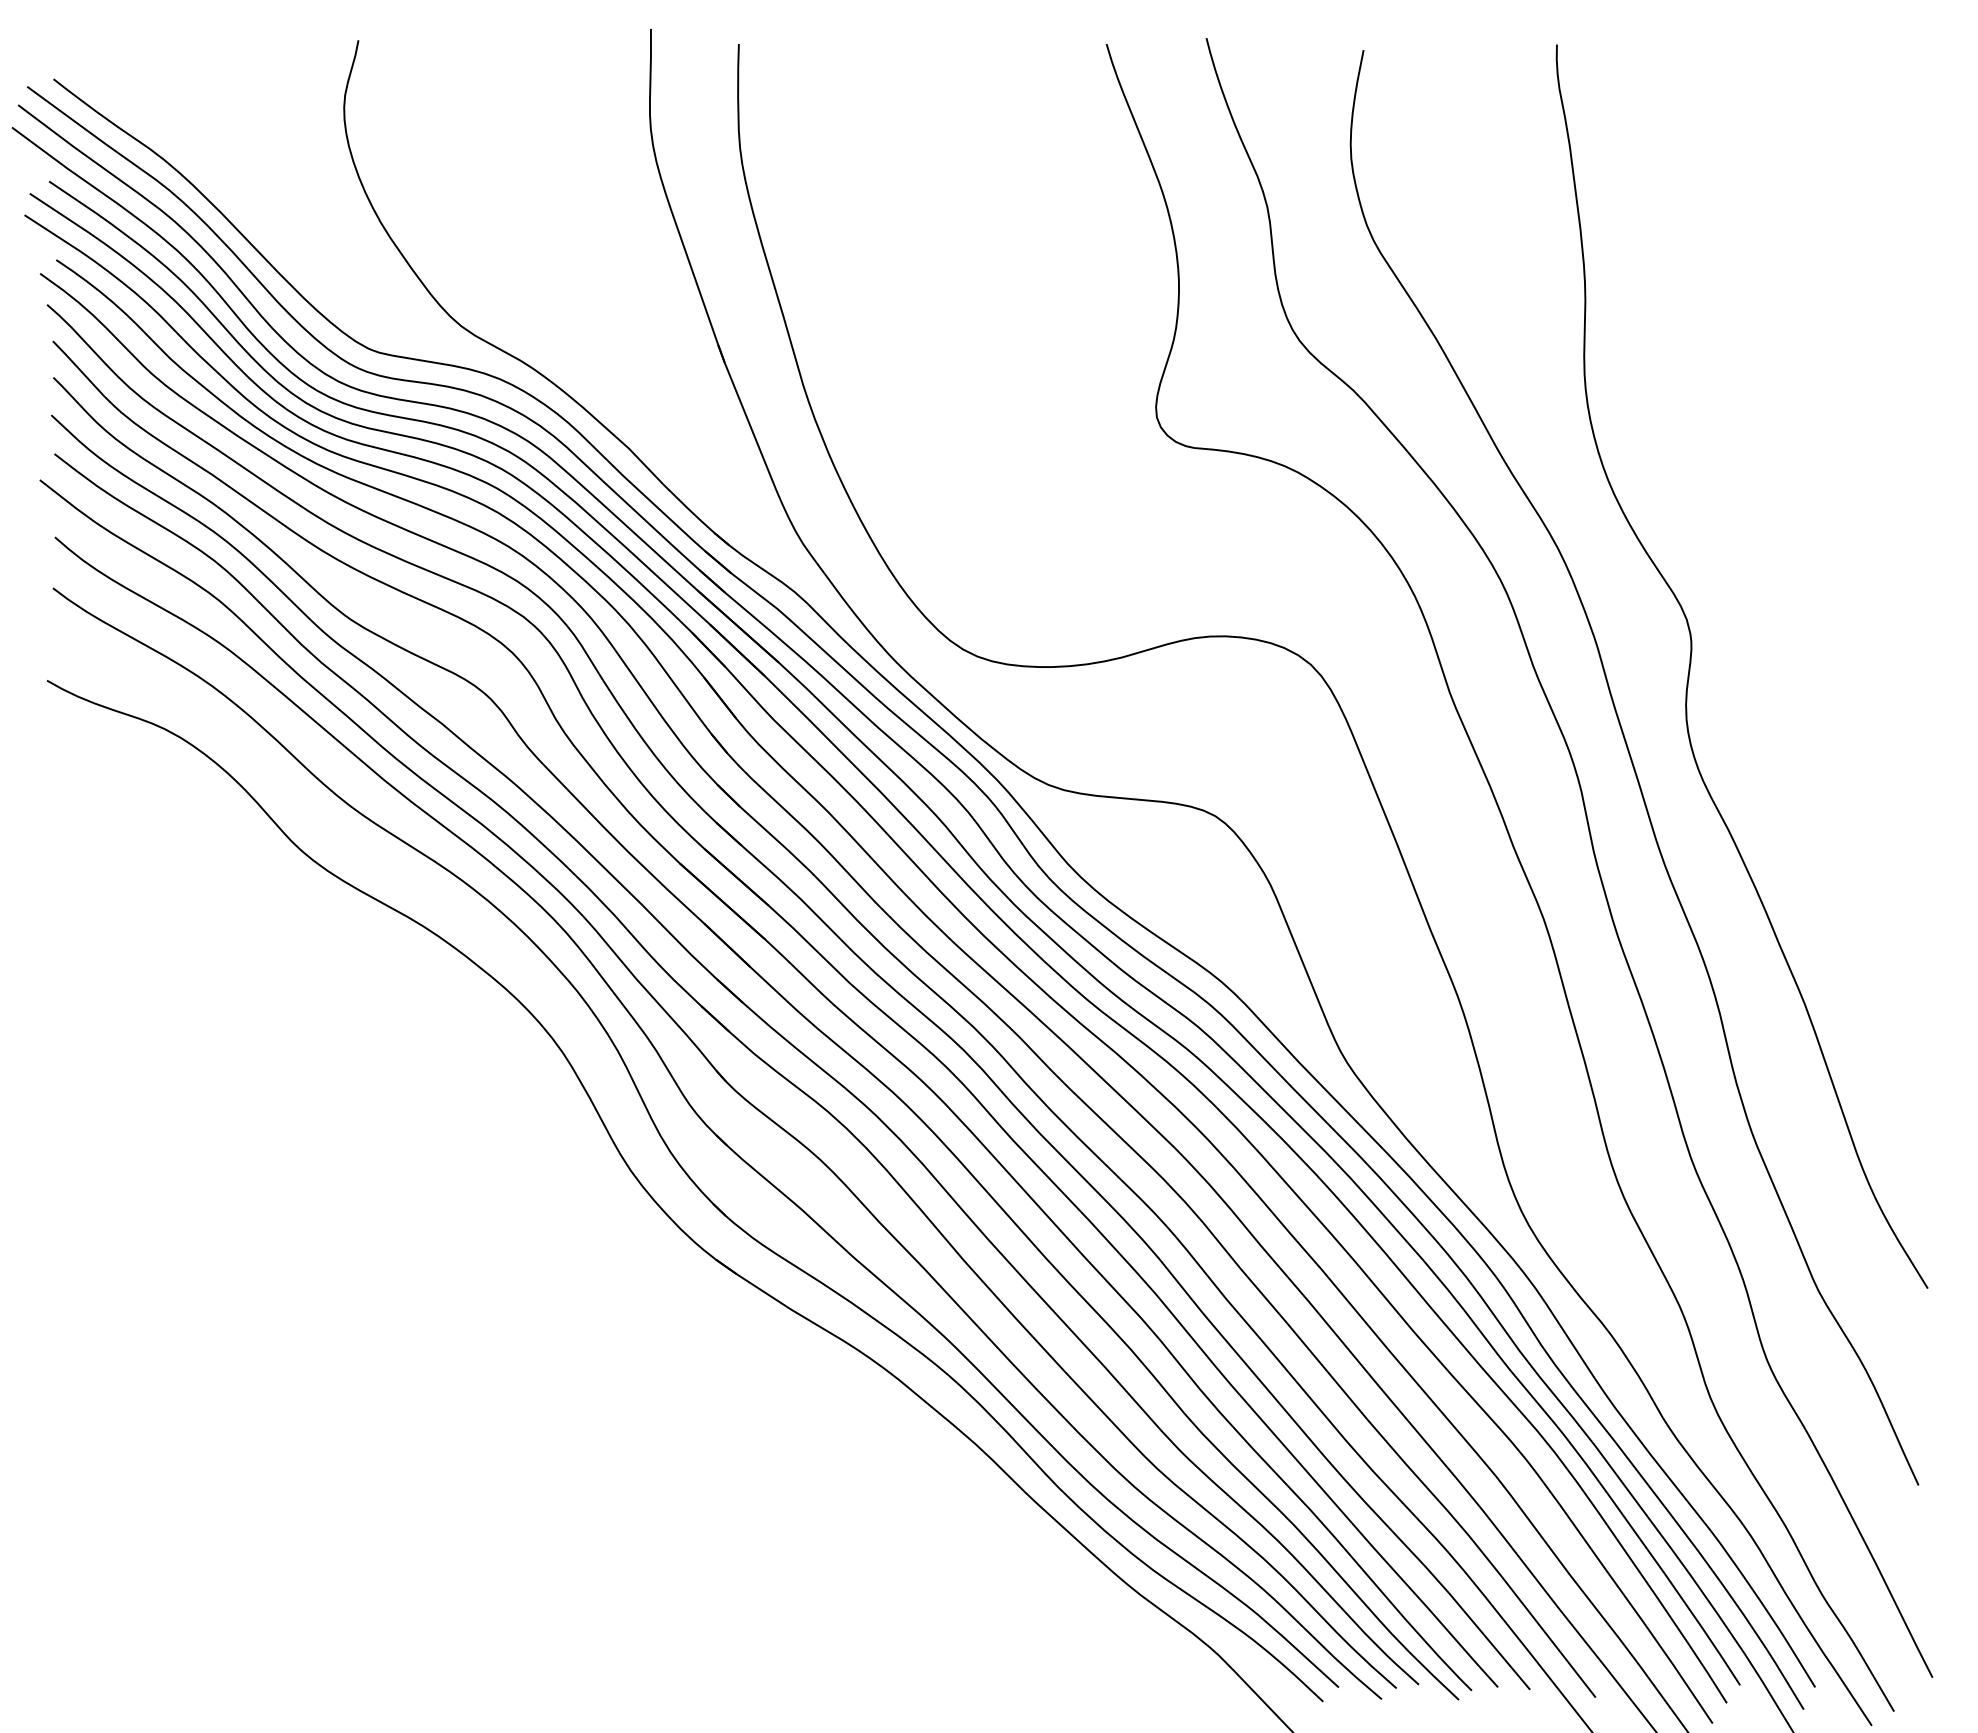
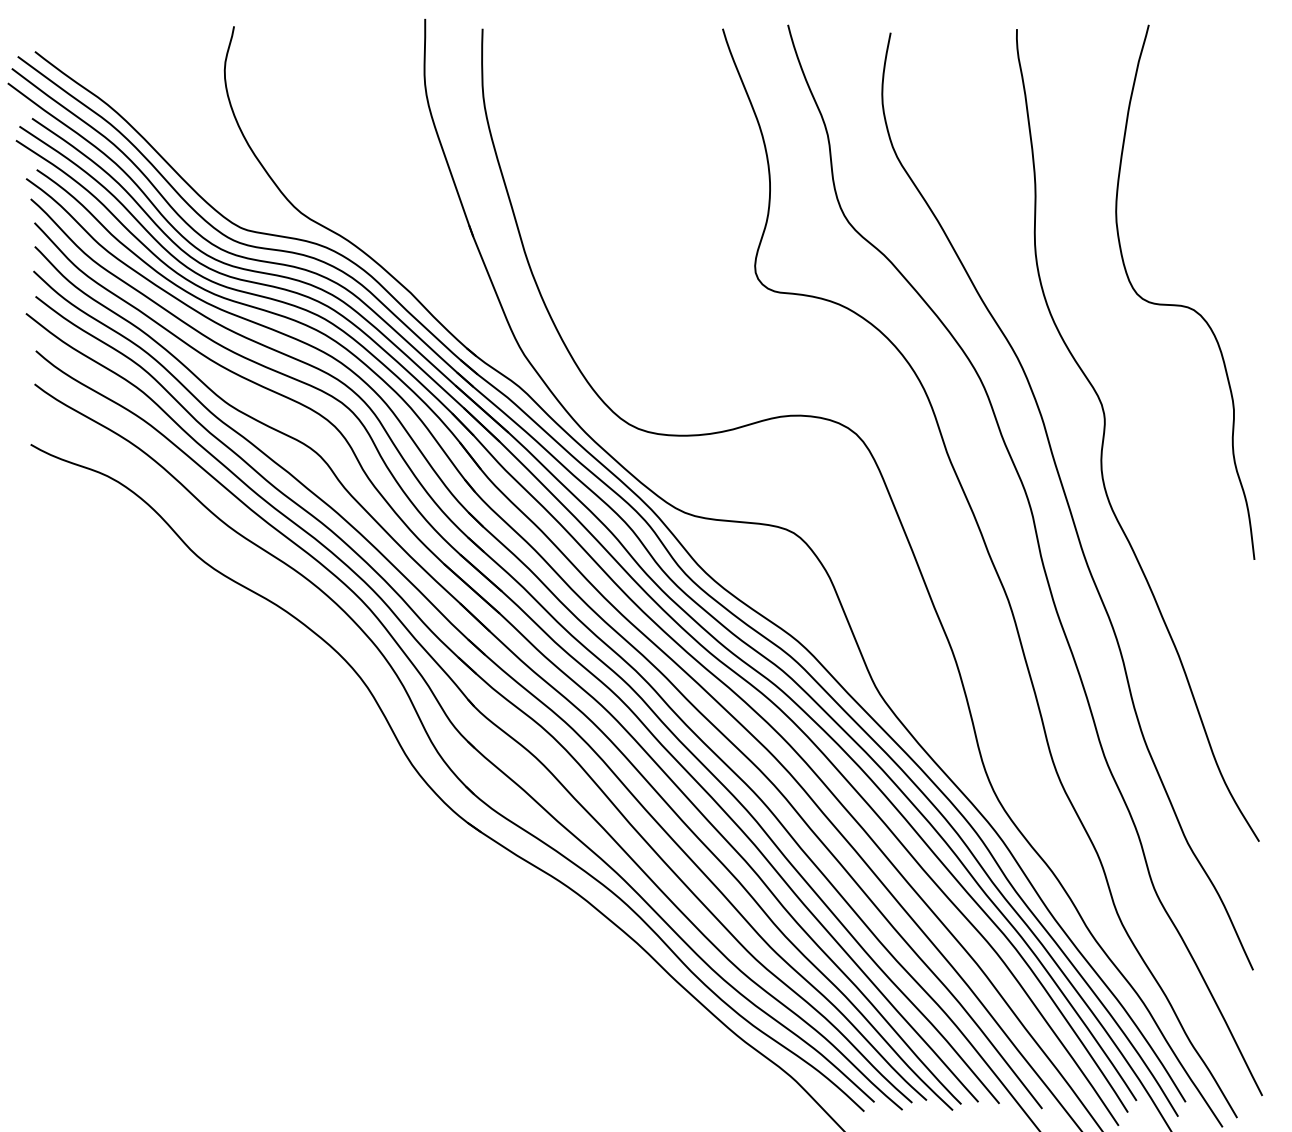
curve: (1807, 466) -> (1180, 304), added

